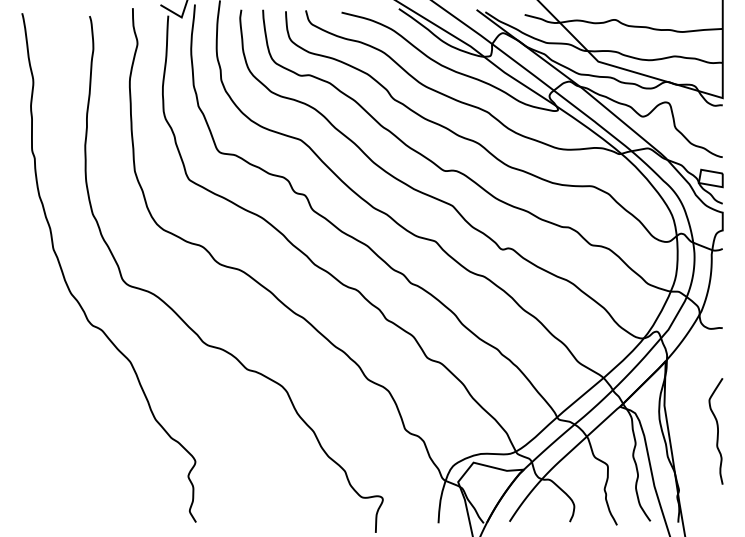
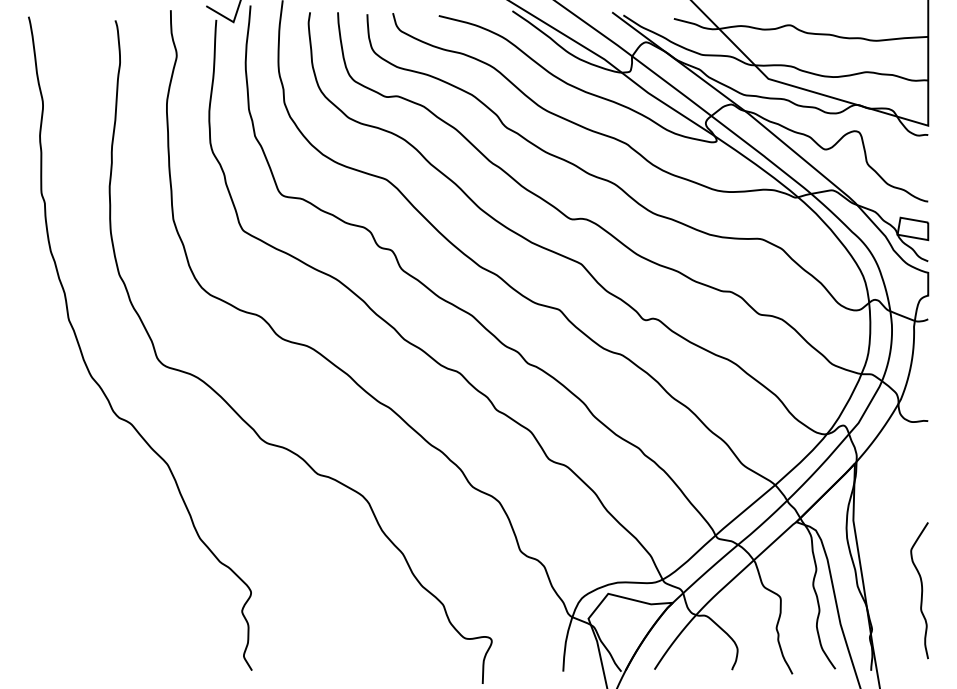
curve: (717, 431) -> (921, 590), moved

